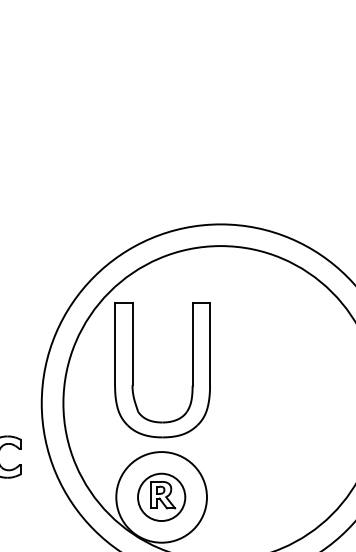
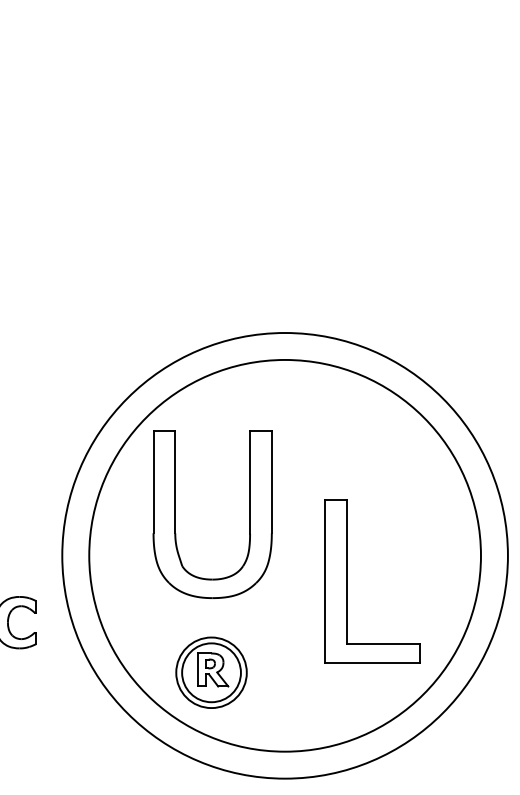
part: (270, 424) -> (347, 581), added
circle: (161, 497) -> (211, 672), size x0.62

